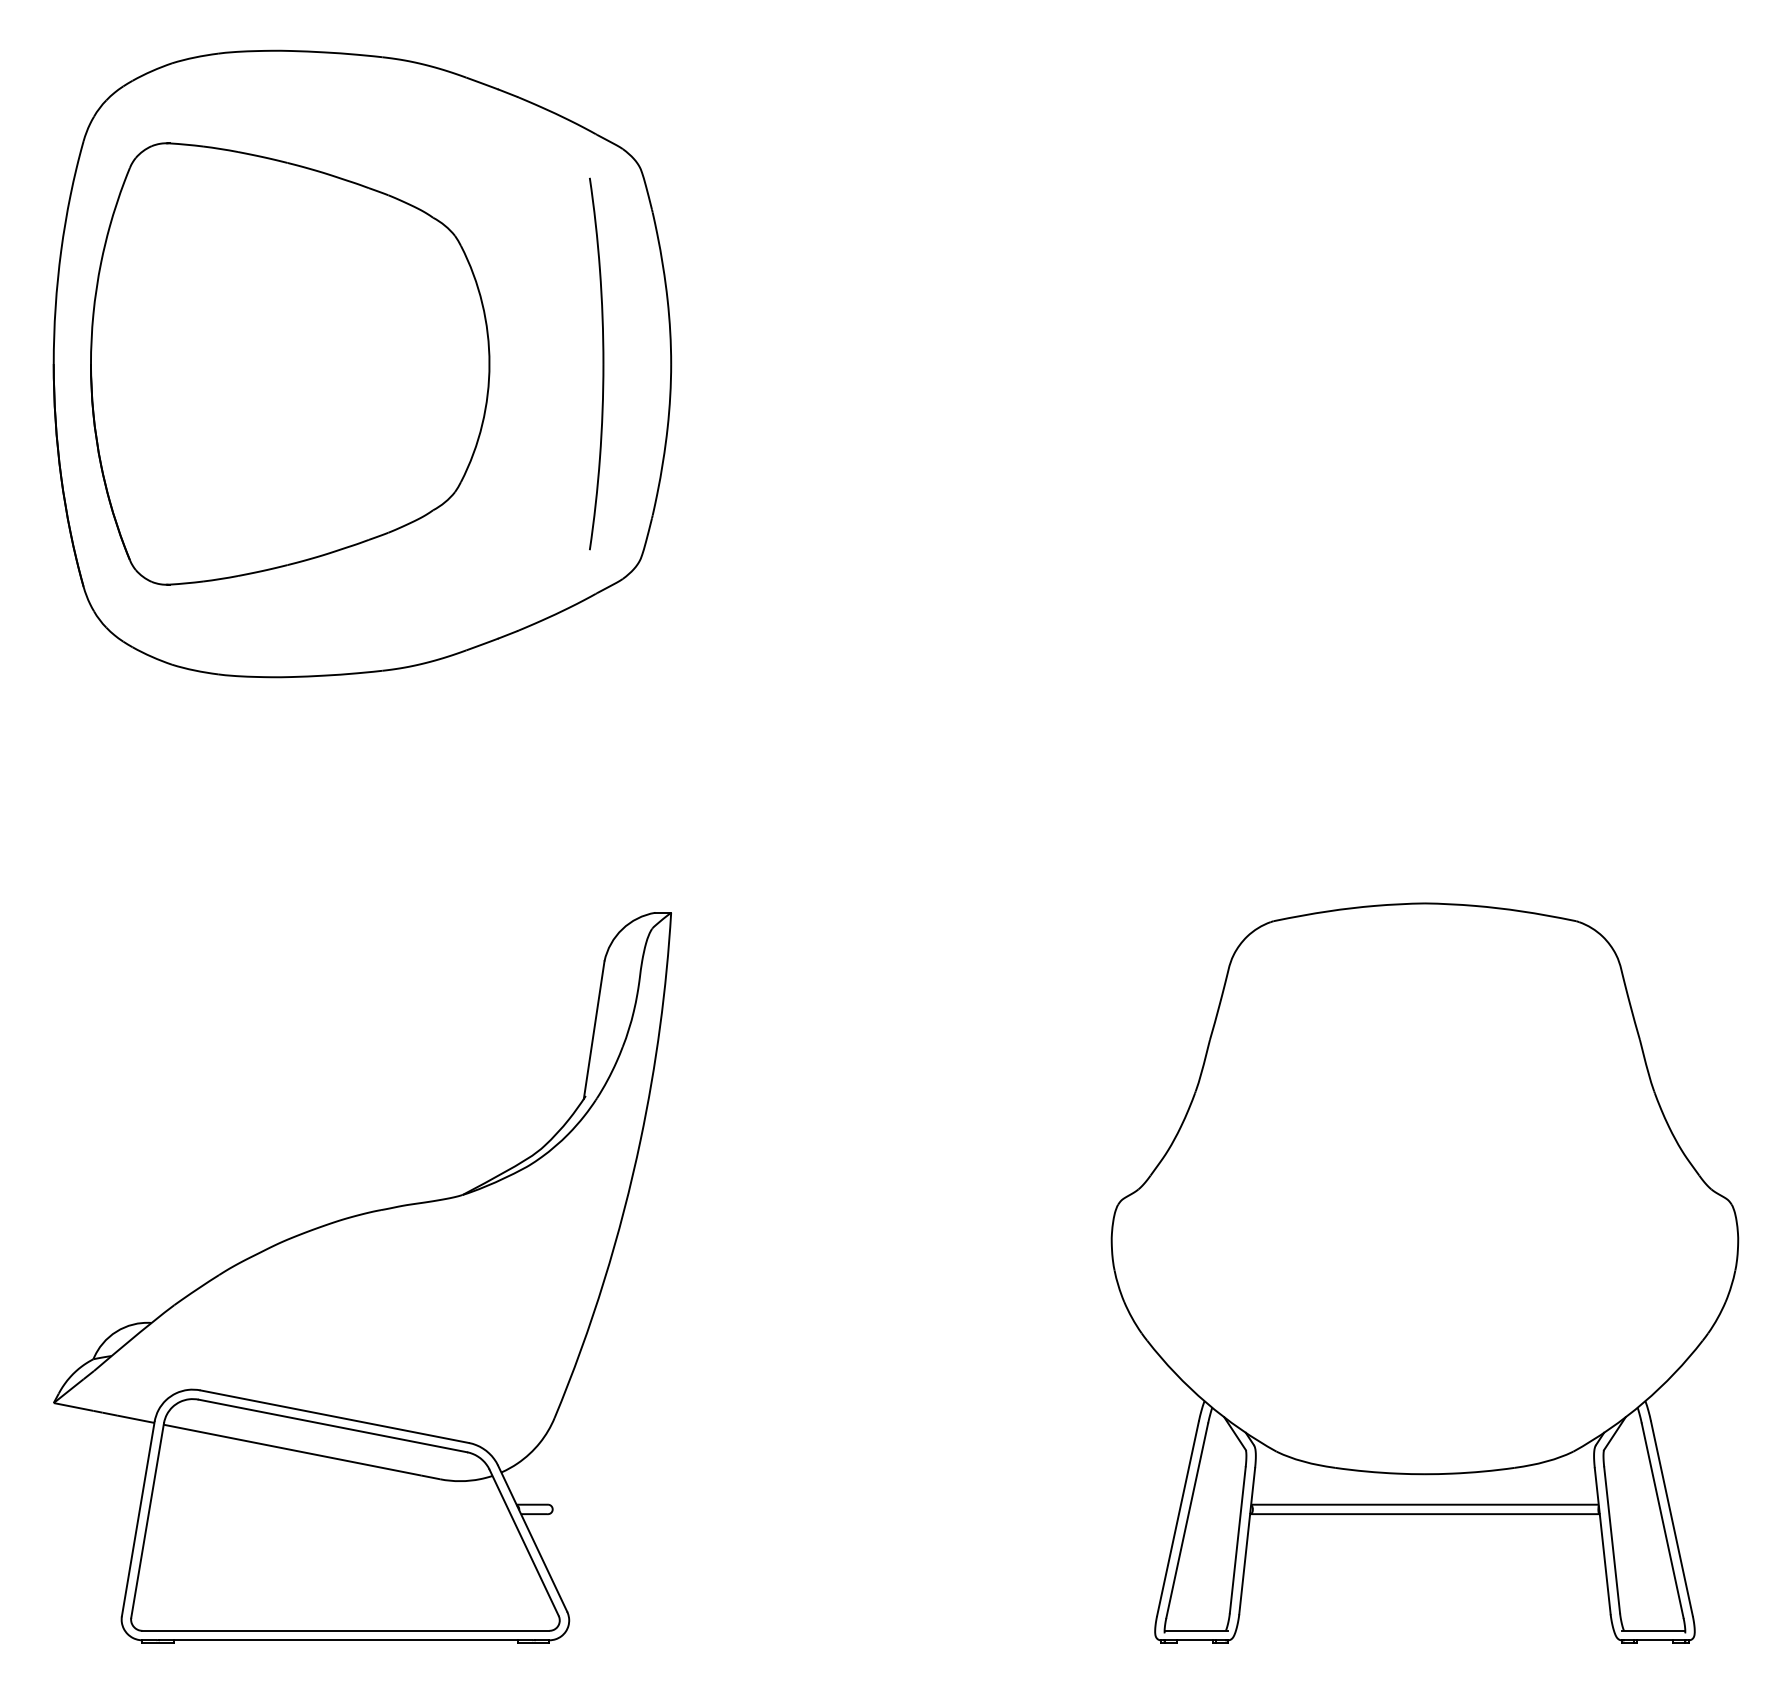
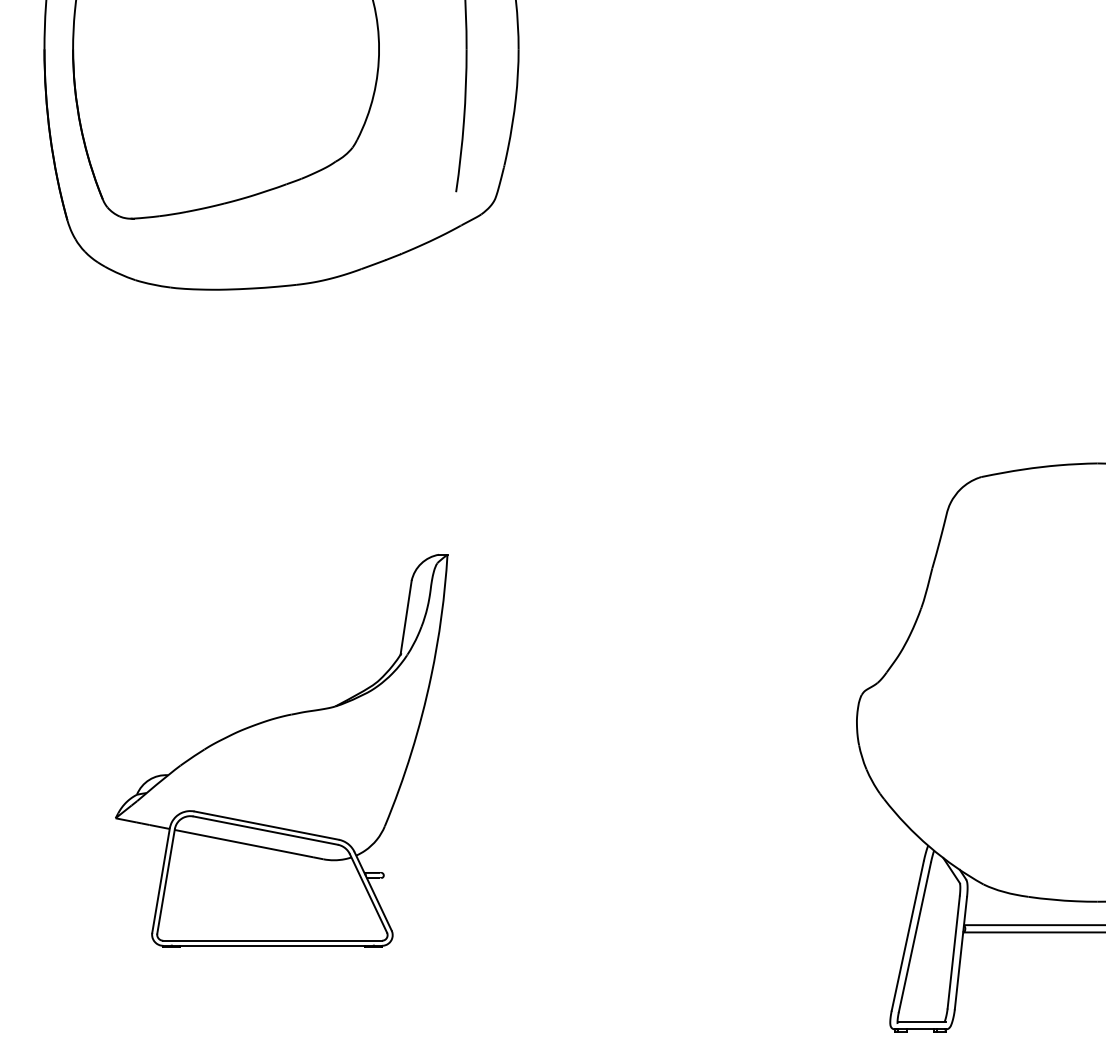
part: (362, 1277) -> (281, 750), size x0.7

